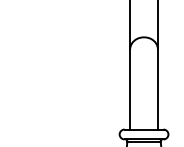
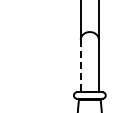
line: (129, 90) -> (80, 66), solid -> dashed

